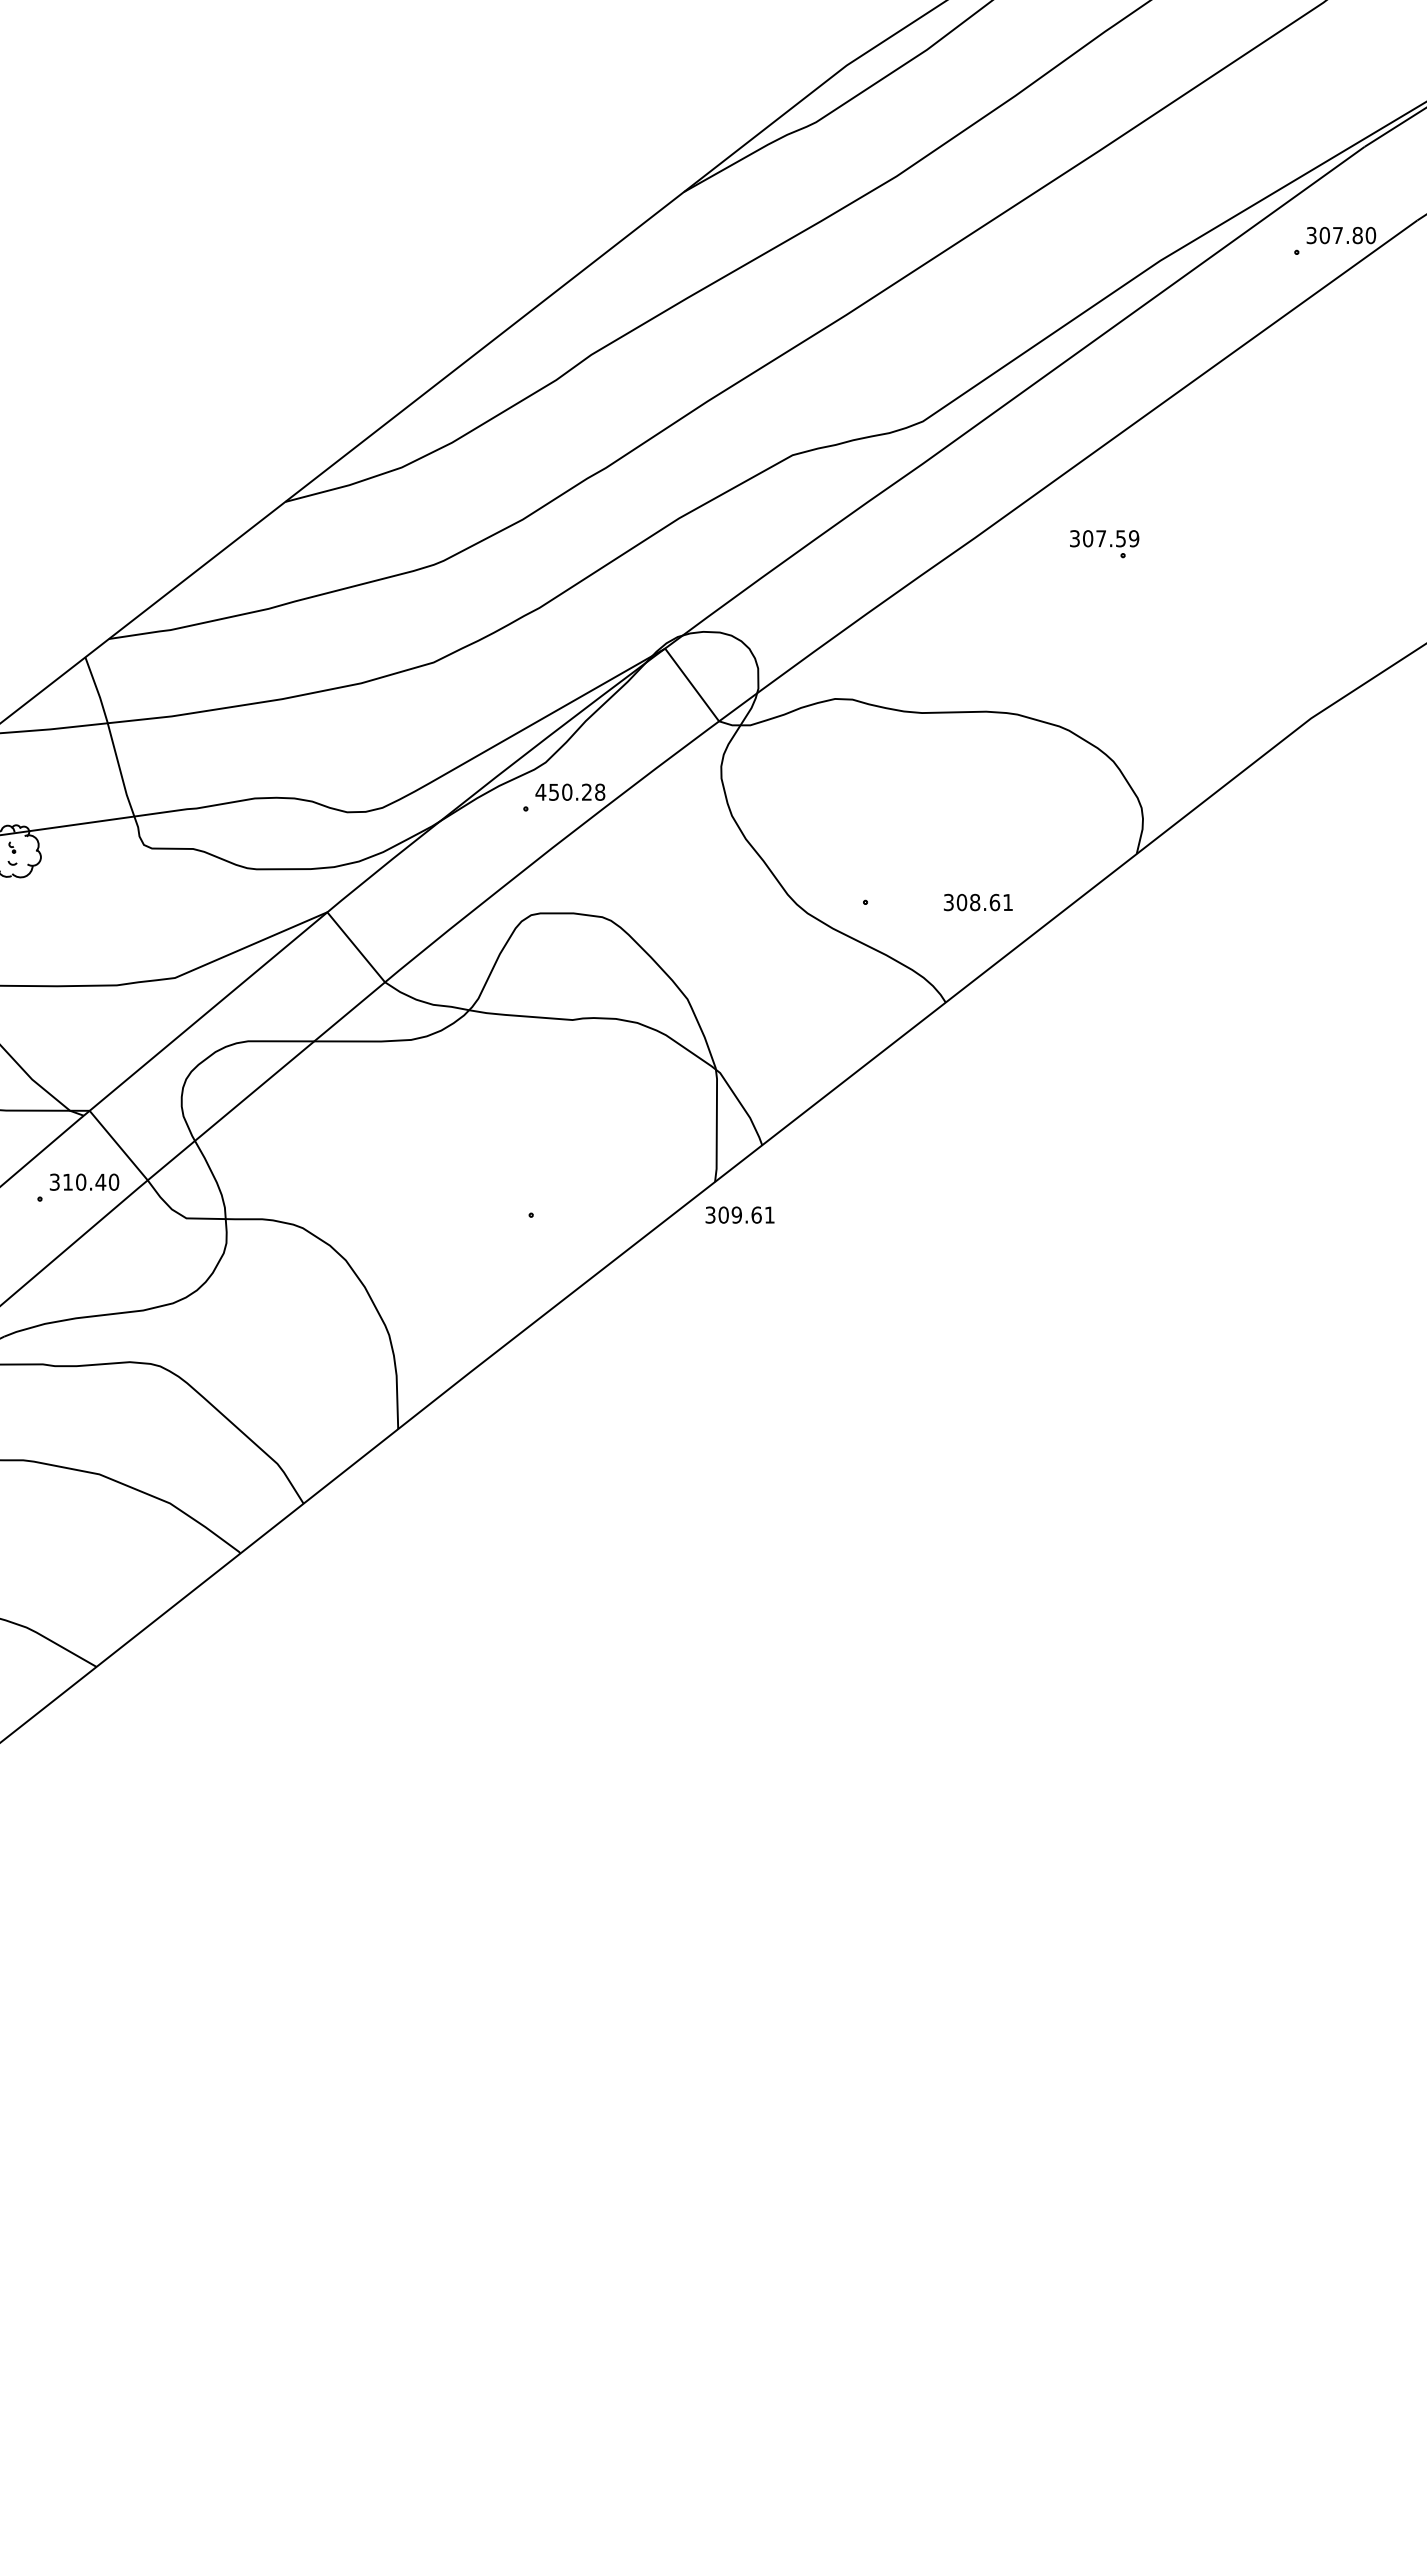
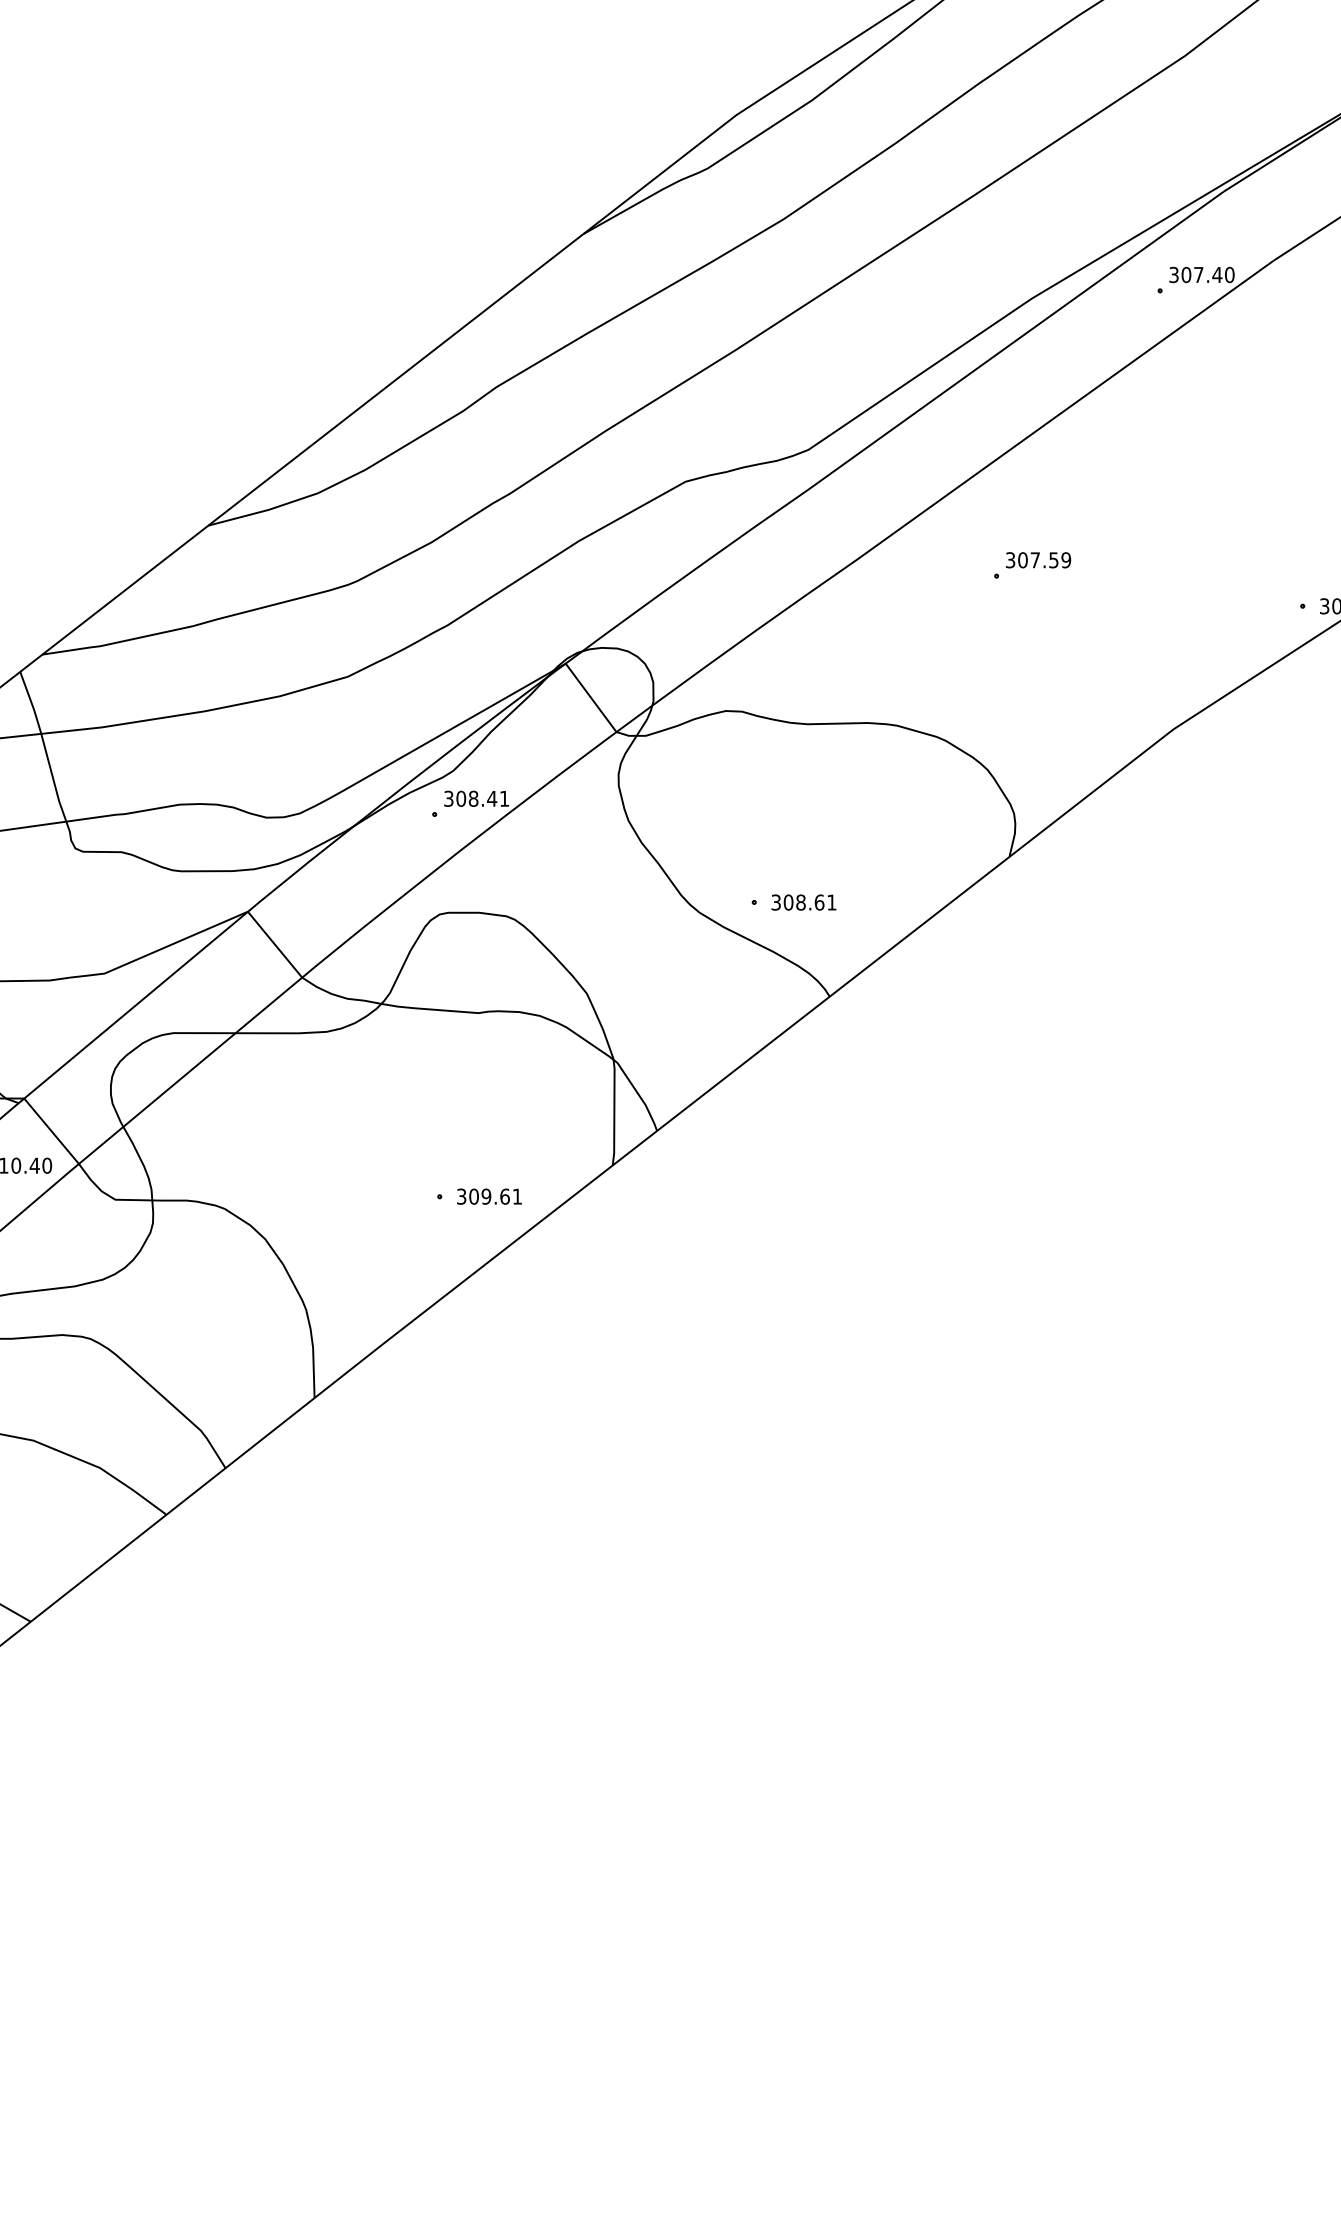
text: (1357, 235) -> (1217, 274), 307.80 -> 307.40
text: (1104, 538) -> (1038, 560), moved
text: (570, 791) -> (476, 798), 450.28 -> 308.41
text: (977, 902) -> (803, 902), moved
text: (739, 1214) -> (488, 1196), moved

